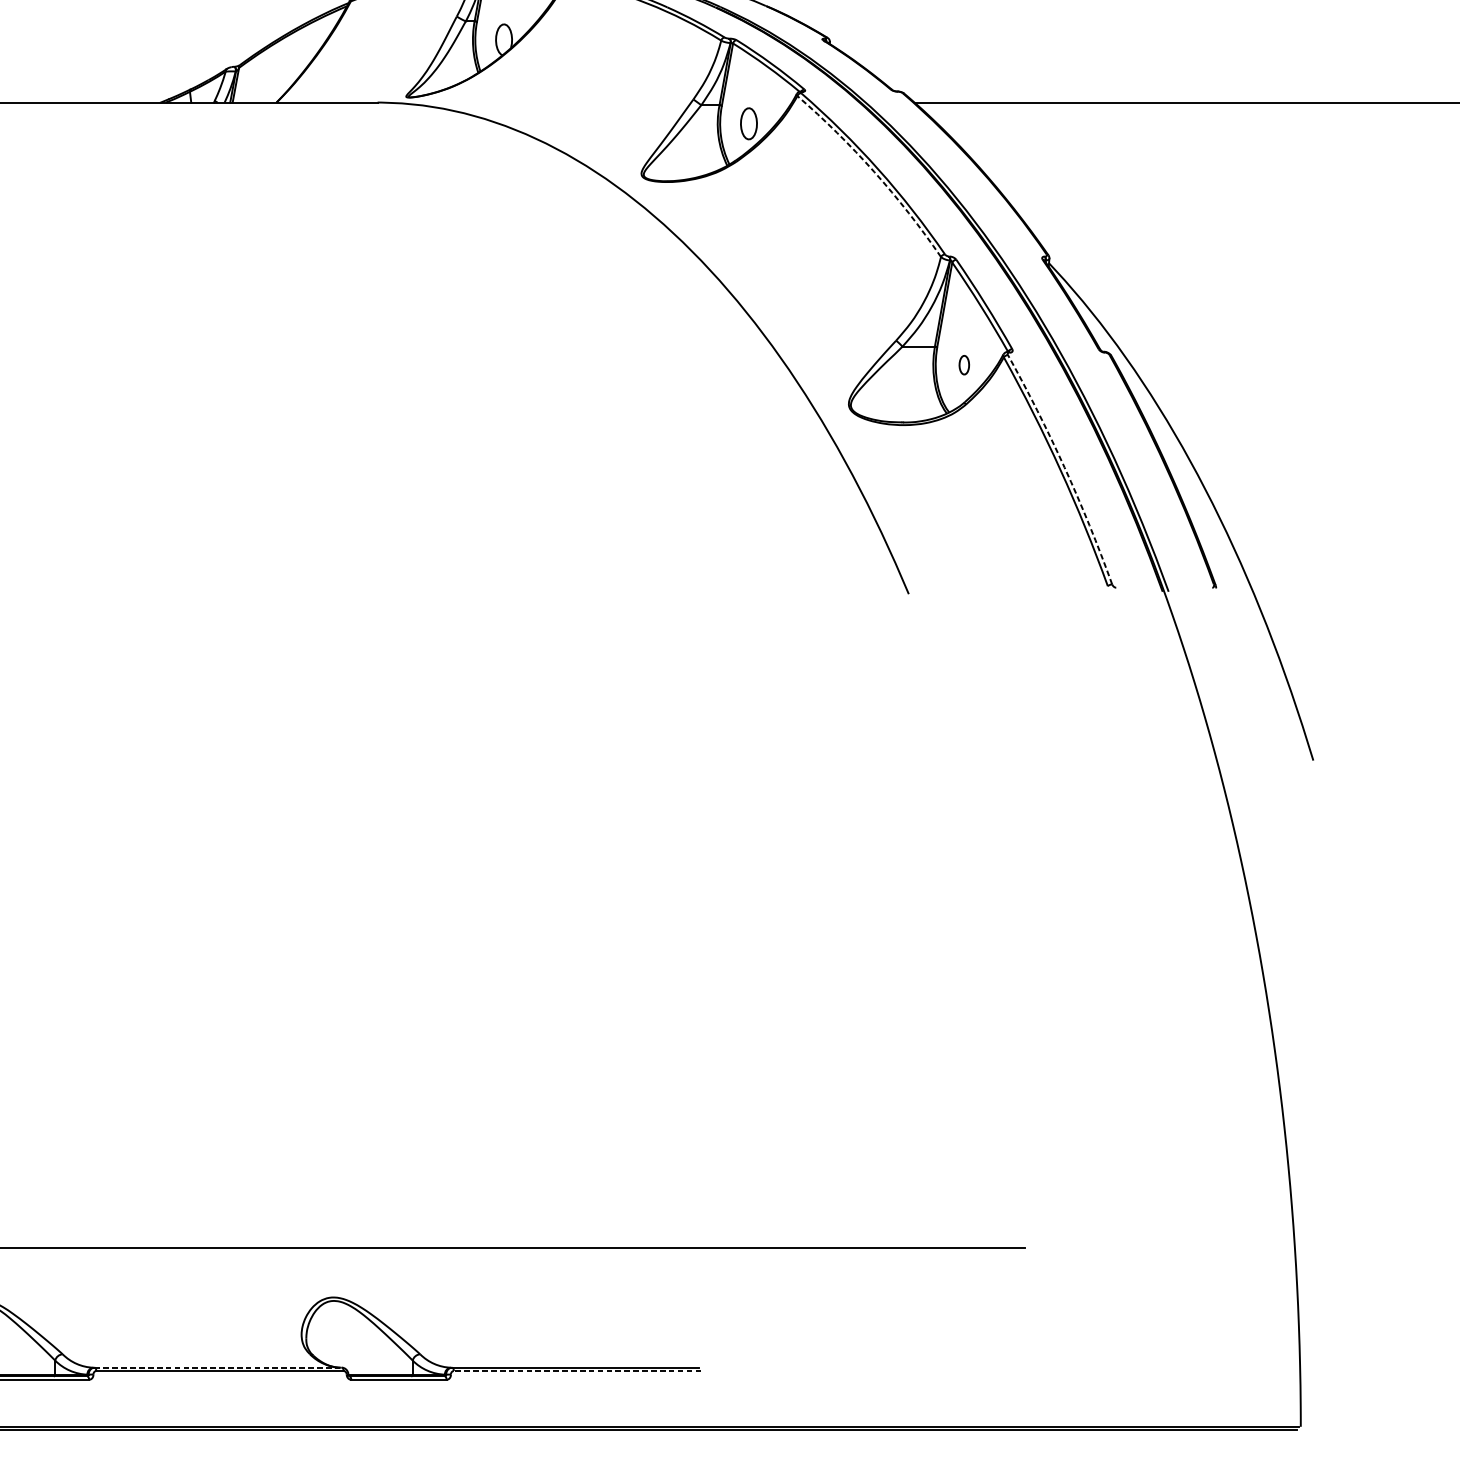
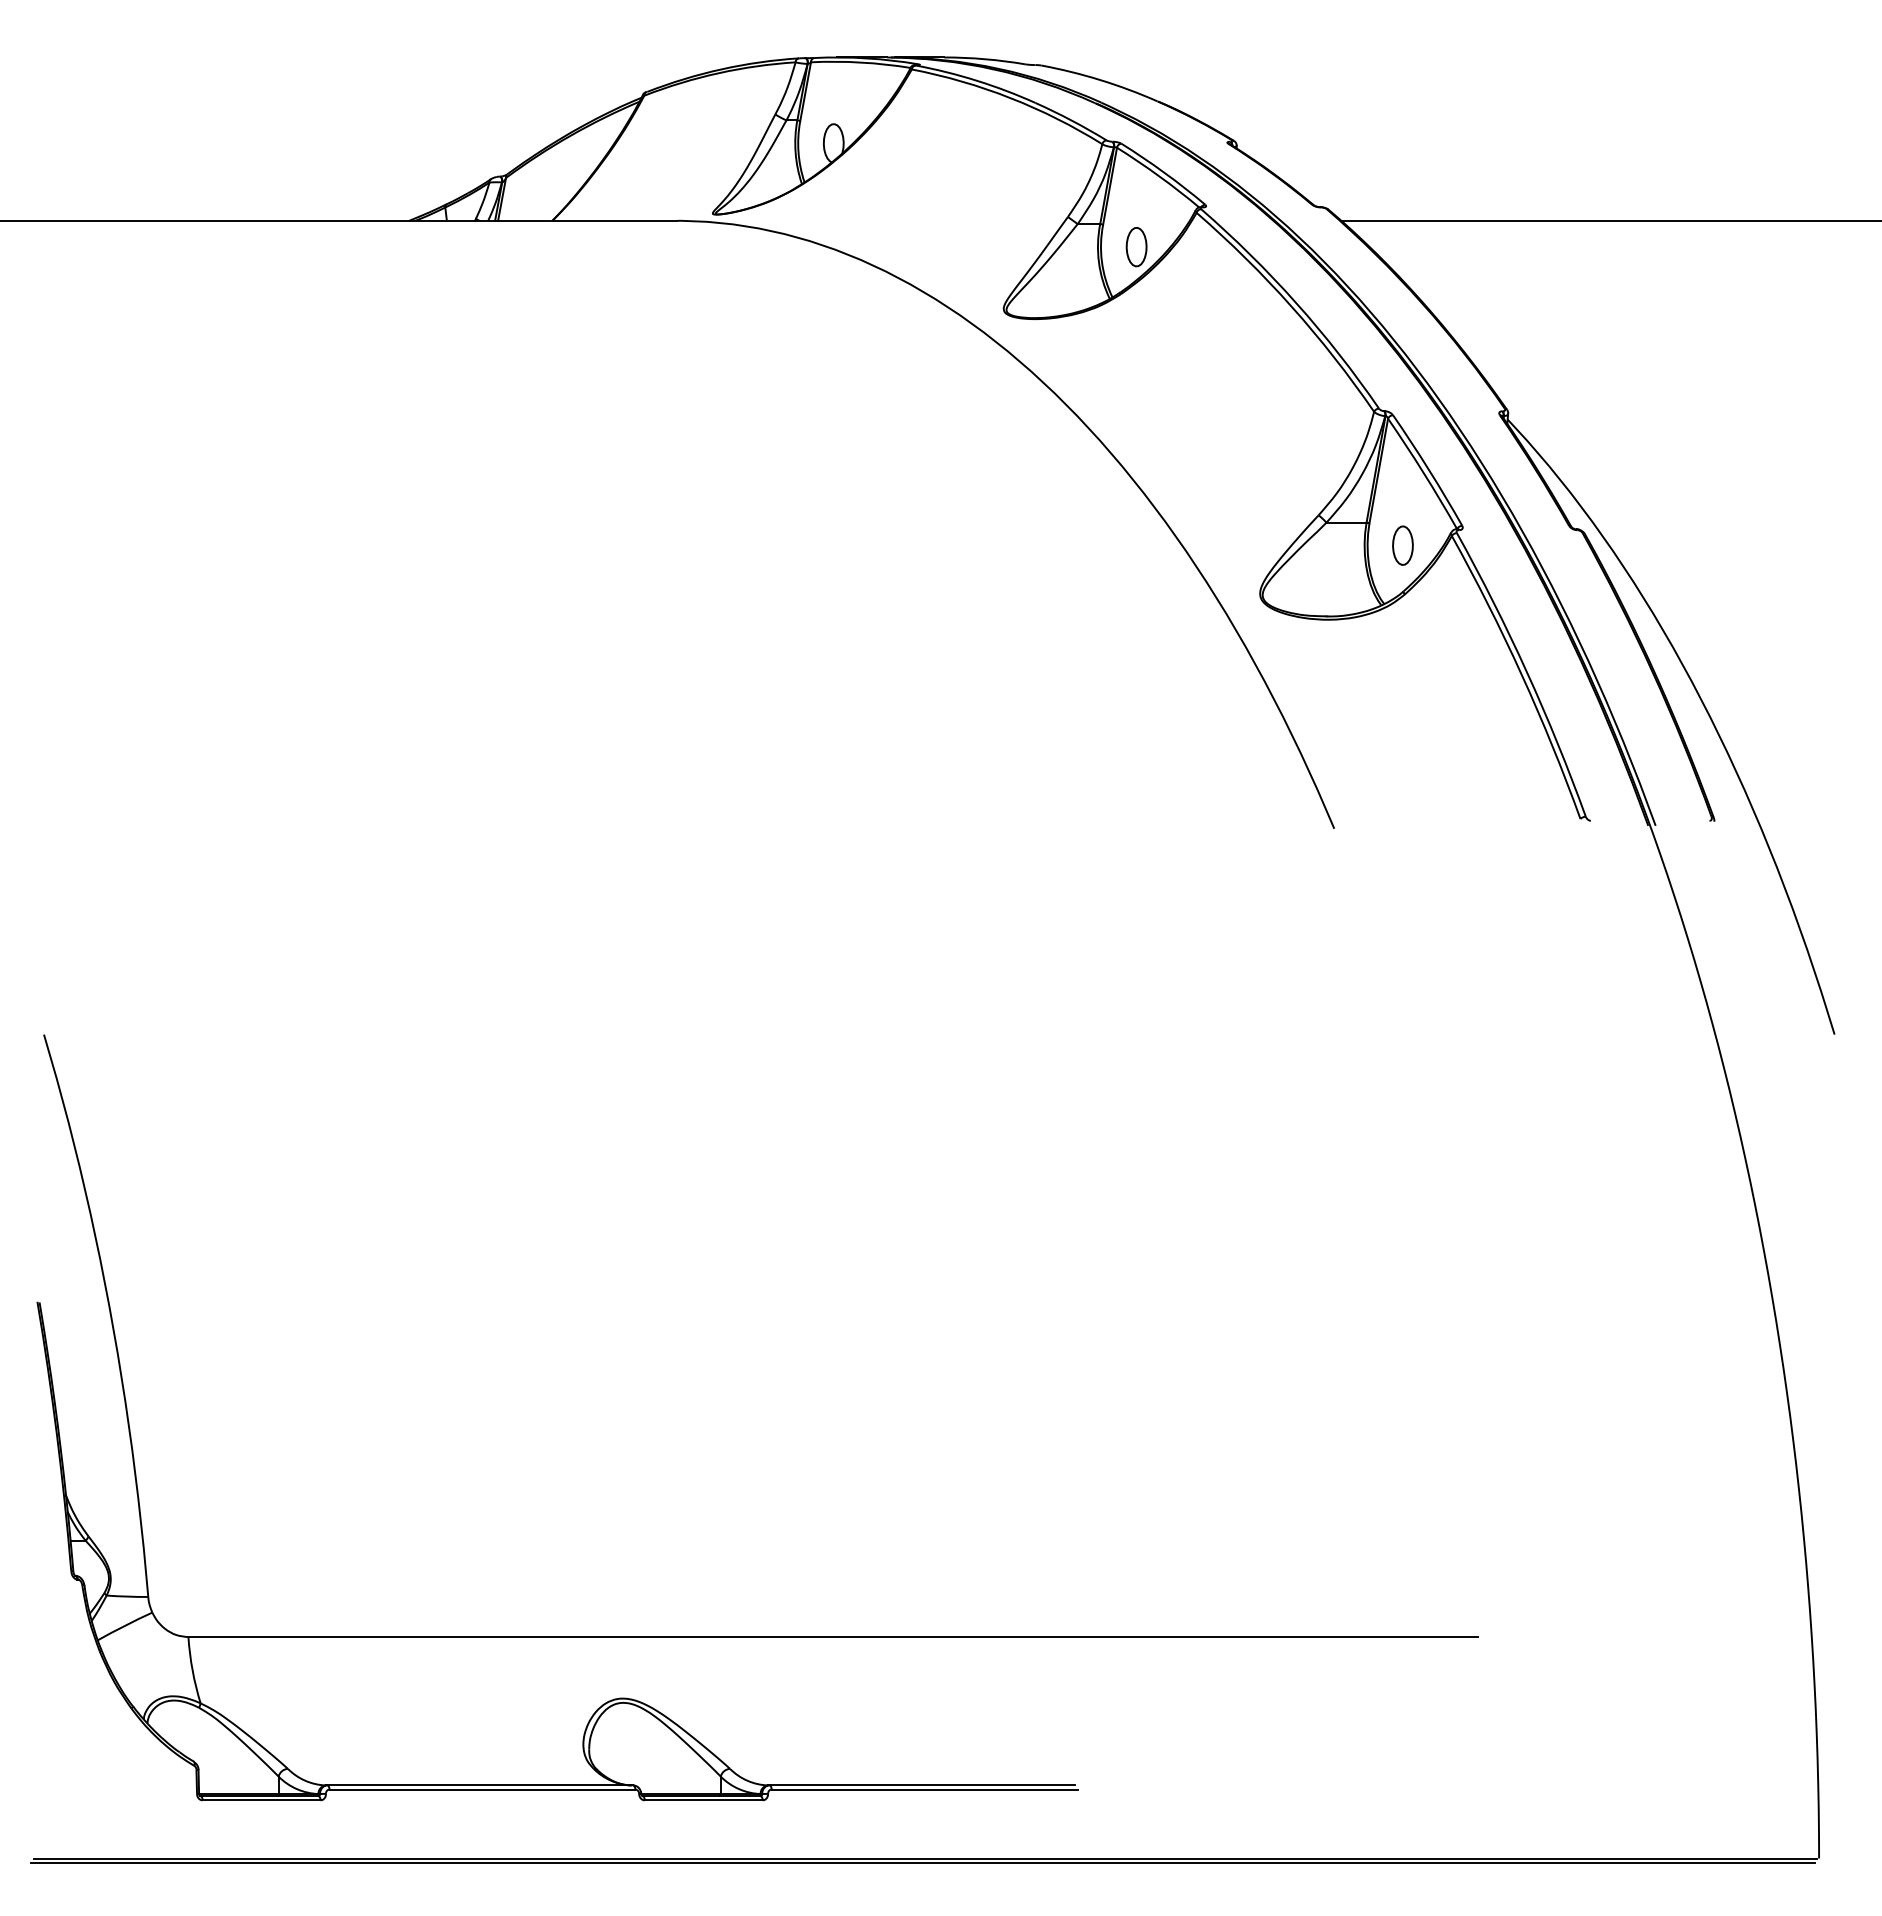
arc: (874, 171) -> (1291, 306), dashed -> solid
part: (963, 365) -> (1402, 545), size x1.67
arc: (1065, 467) -> (1527, 672), dashed -> solid
line: (218, 1367) -> (480, 1785), dashed -> solid
line: (577, 1371) -> (924, 1789), dashed -> solid

